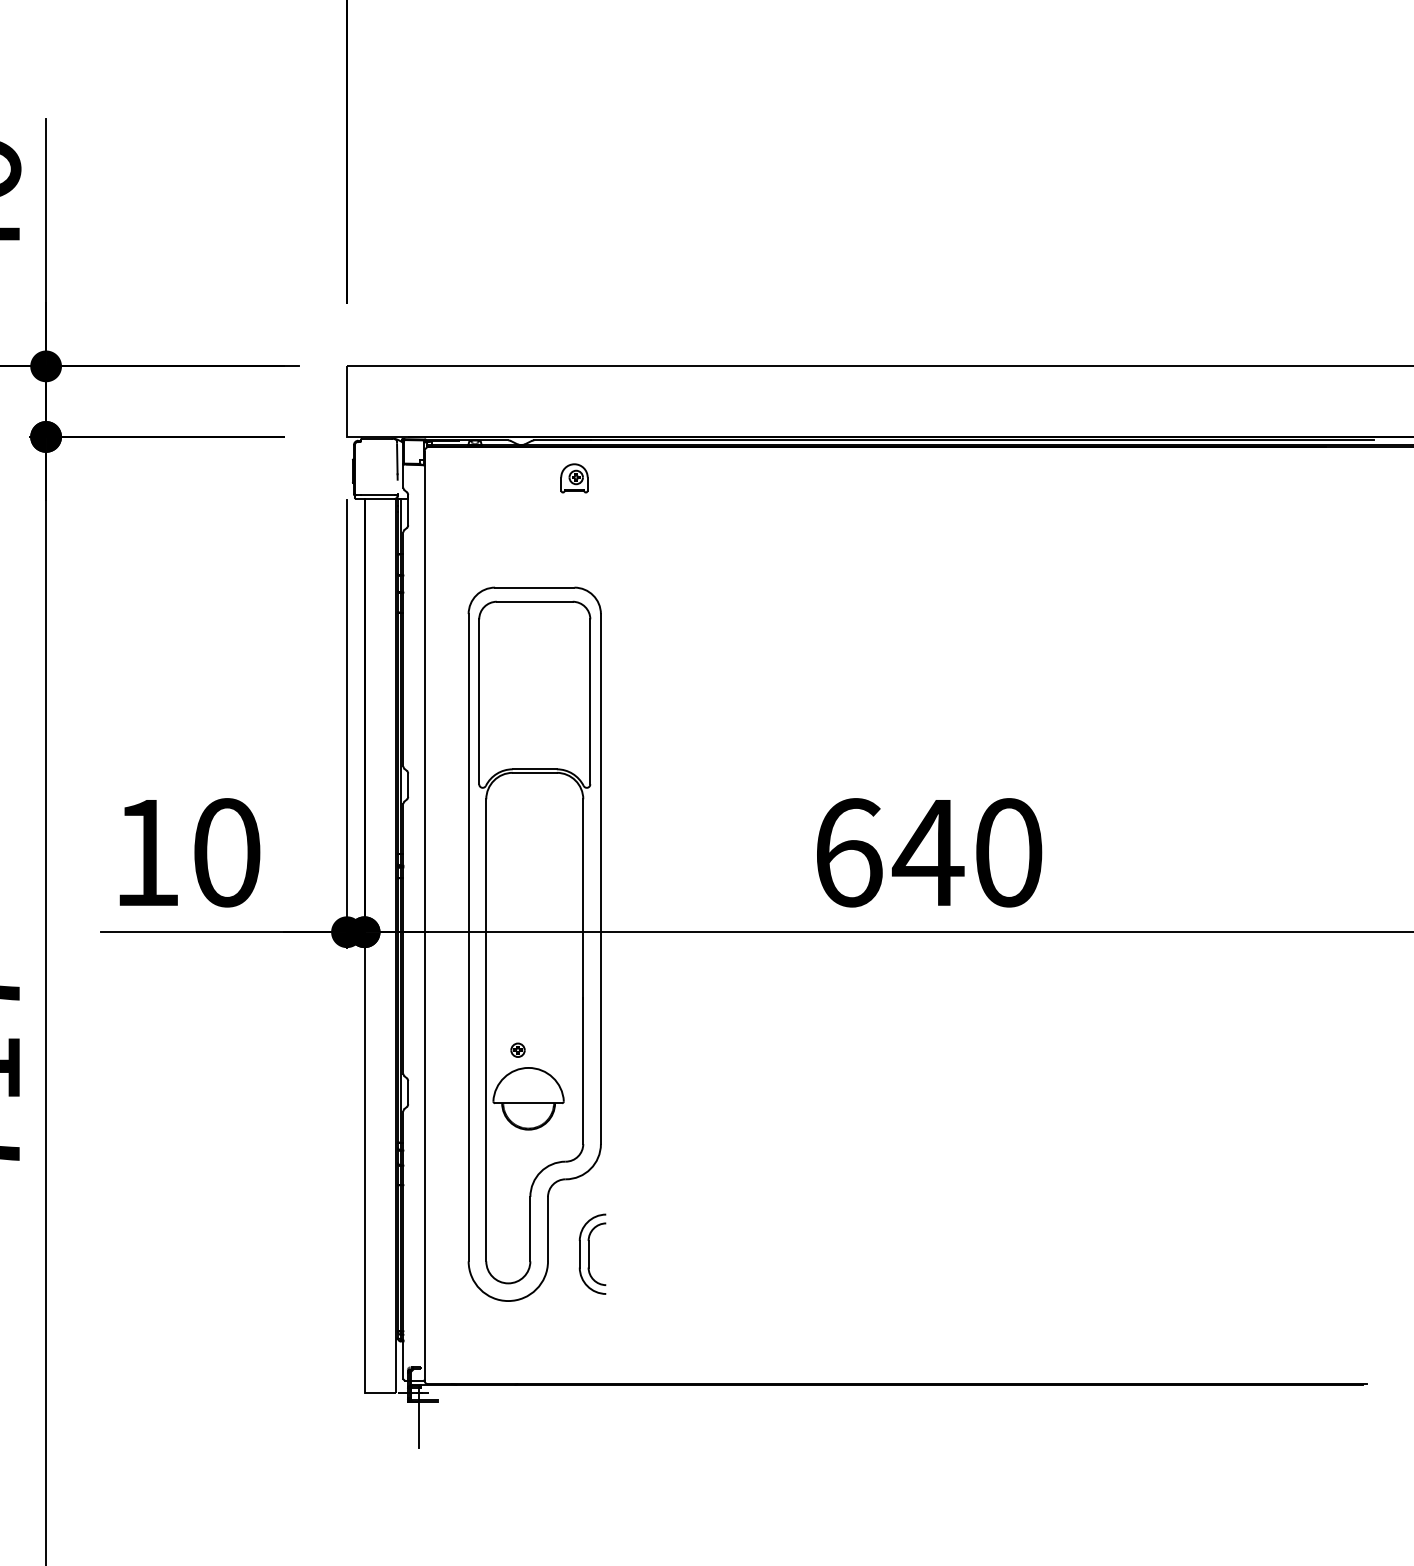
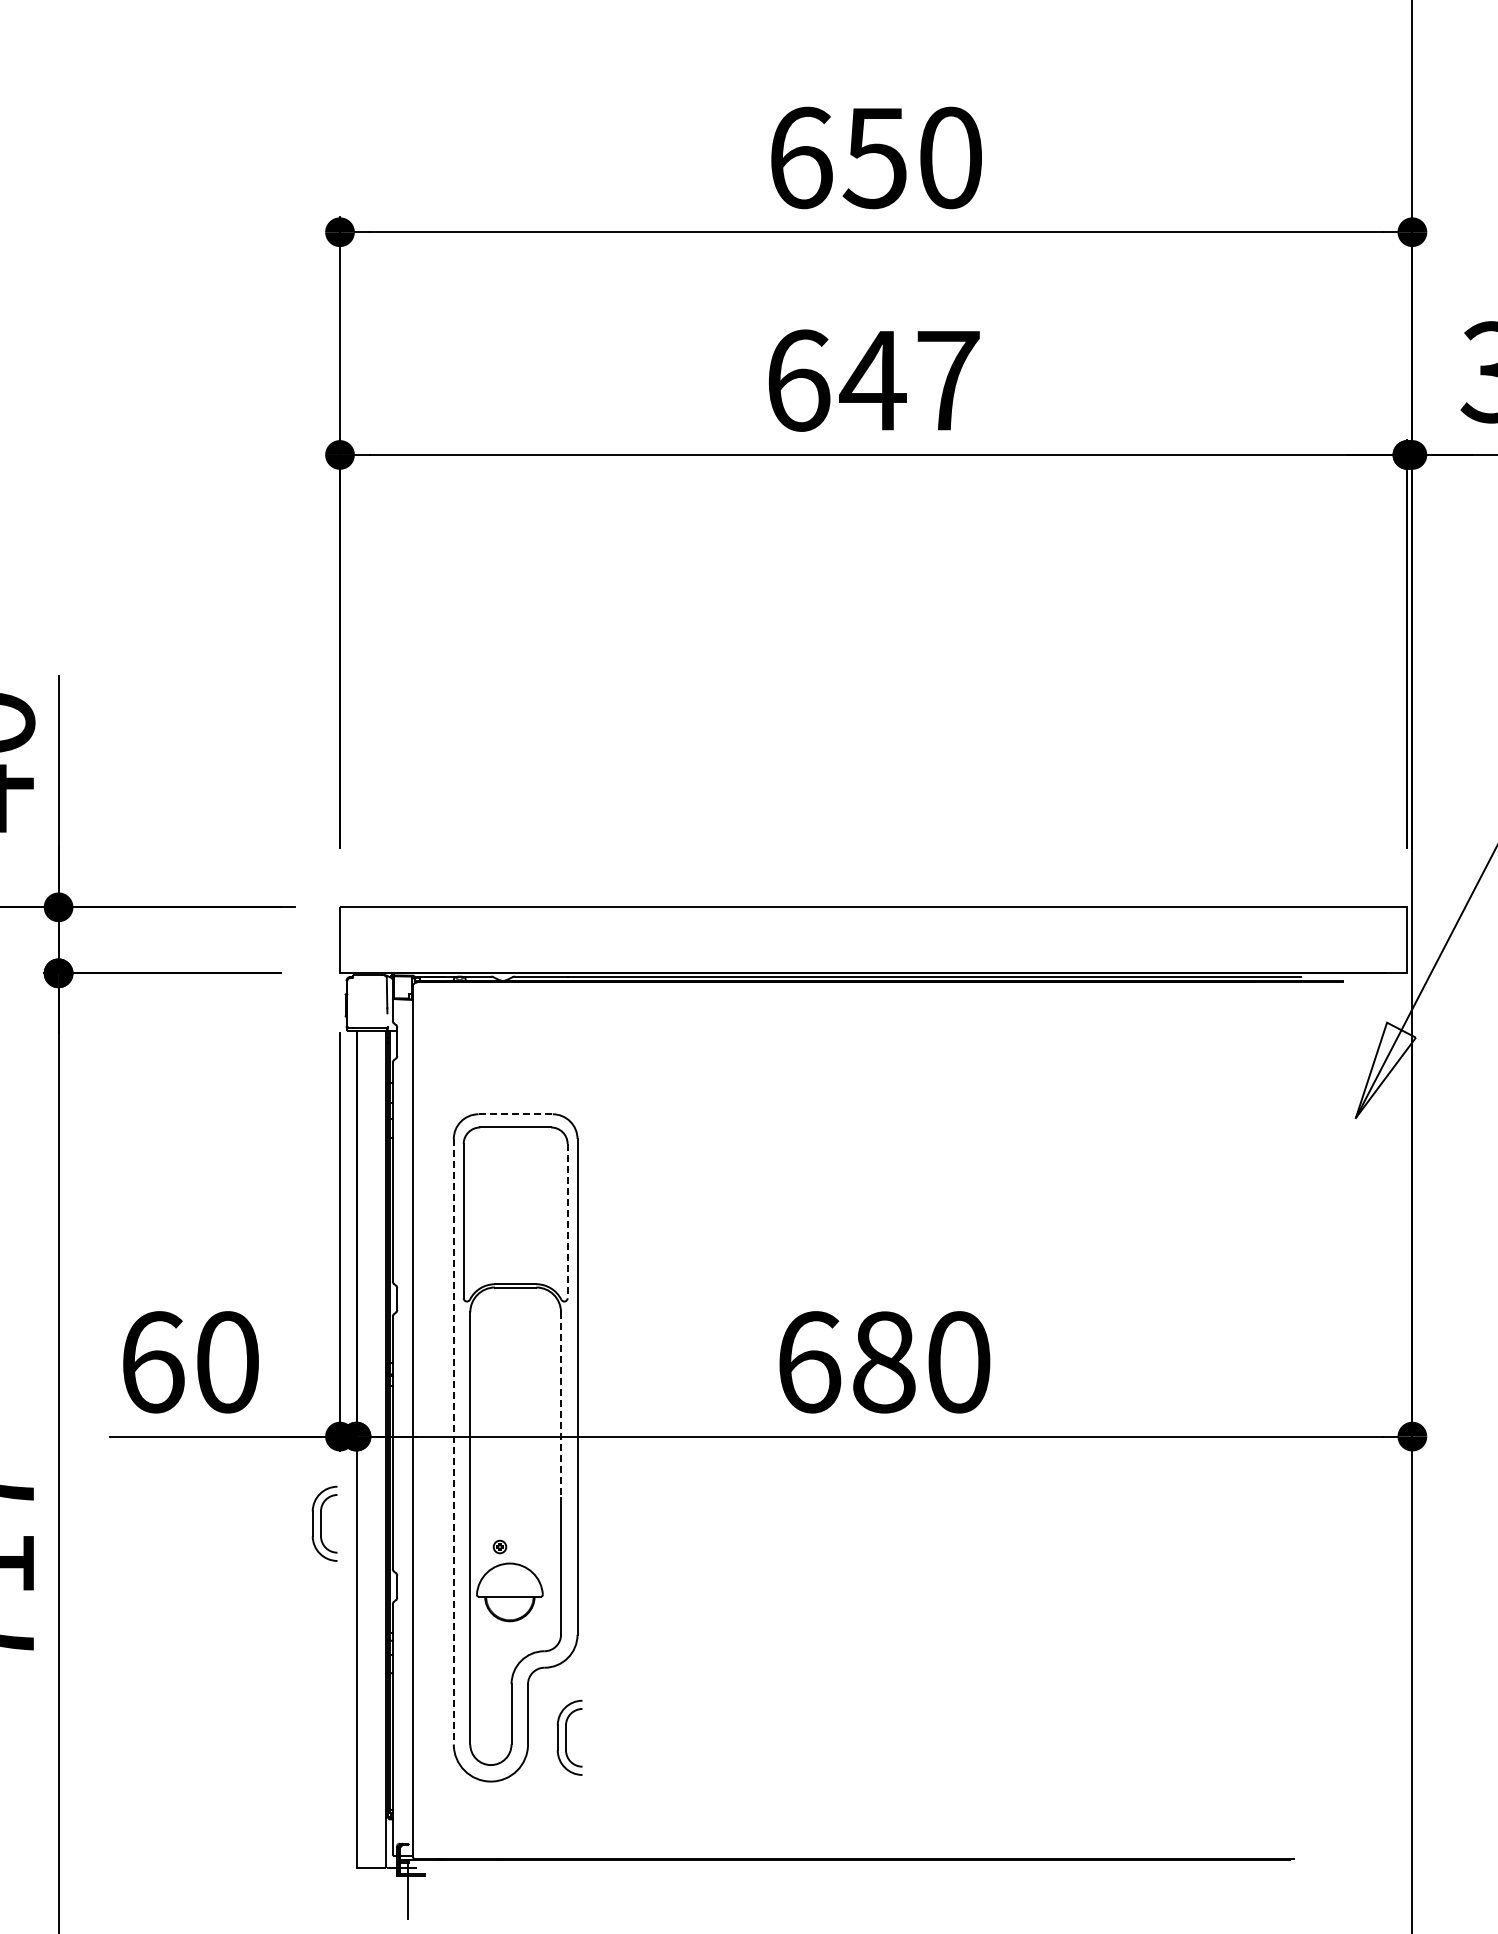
part: (574, 478) -> (552, 1012), removed
line: (535, 587) -> (516, 1114), solid -> dashed
line: (590, 702) -> (567, 1221), solid -> dashed
text: (147, 853) -> (153, 1362), 10 -> 60
text: (928, 853) -> (883, 1362), 640 -> 680
line: (583, 900) -> (561, 1406), solid -> dashed
line: (468, 937) -> (453, 1441), solid -> dashed
part: (330, 1025) -> (324, 1523), added

